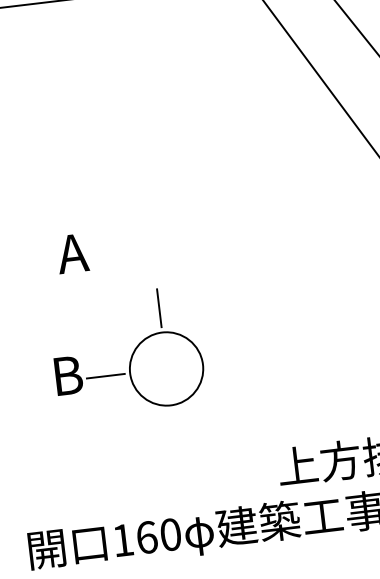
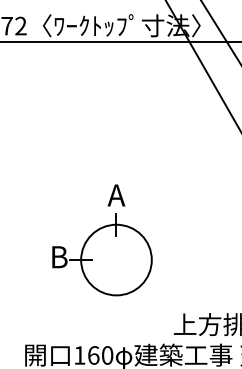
text: (72, 253) -> (116, 195), moved
circle: (166, 367) -> (116, 259), size x1.67

